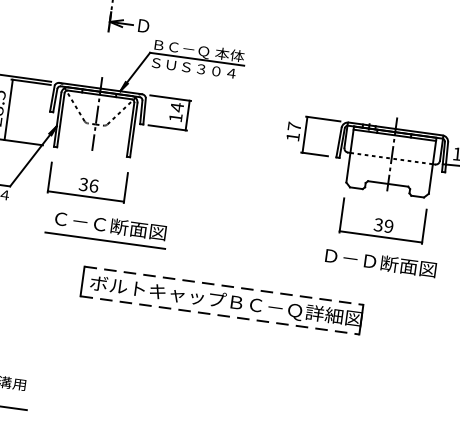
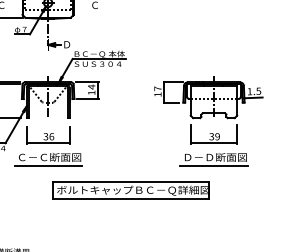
part: (107, 229) -> (48, 159), moved
line: (374, 278) -> (213, 166), added
line: (224, 285) -> (131, 181), dashed -> solid
line: (220, 315) -> (131, 198), dashed -> solid

